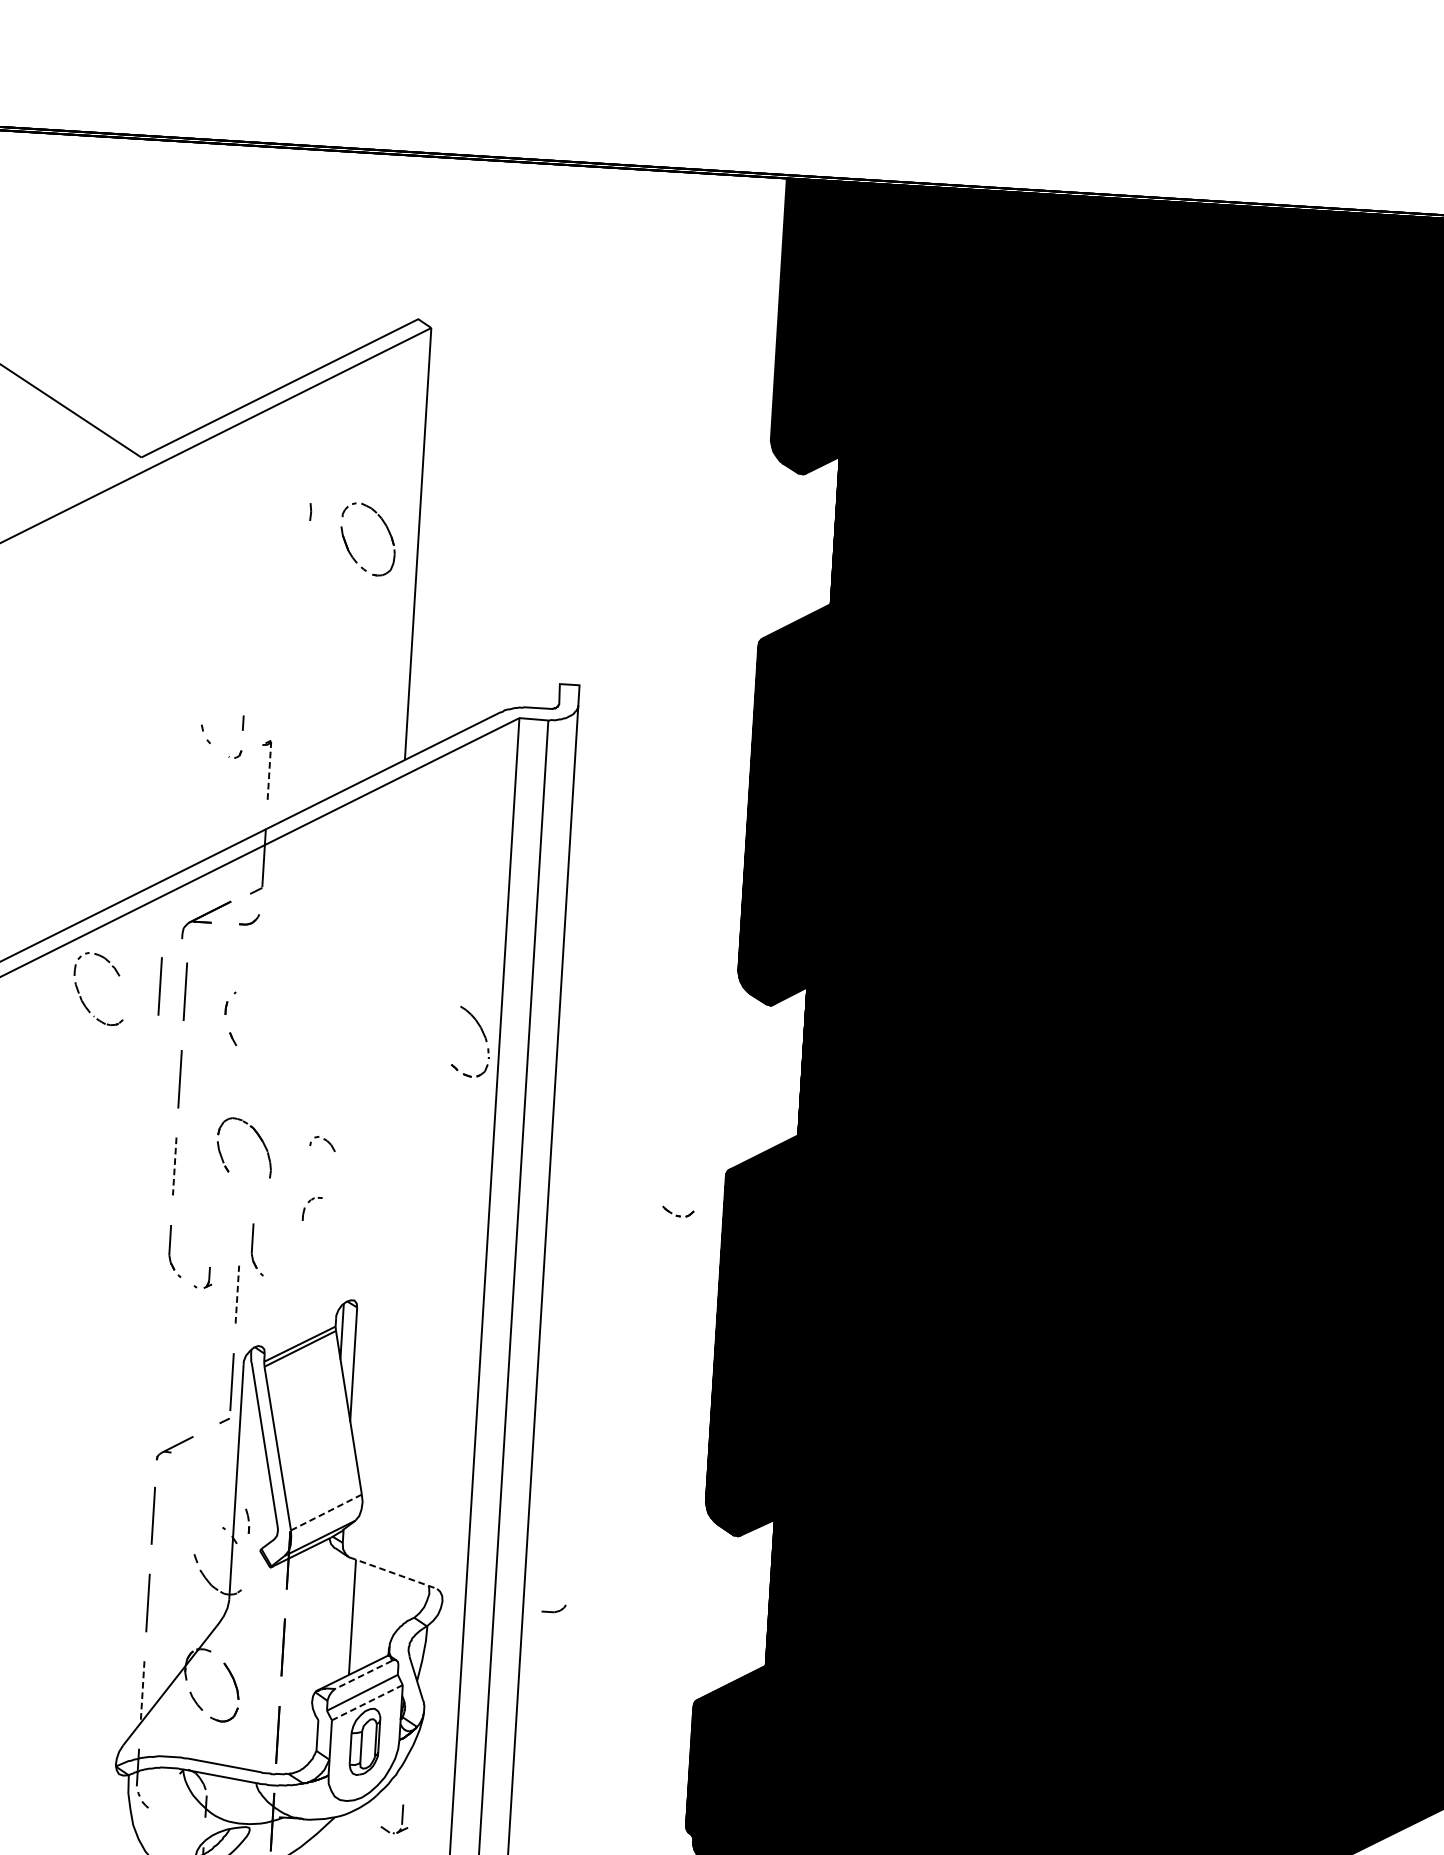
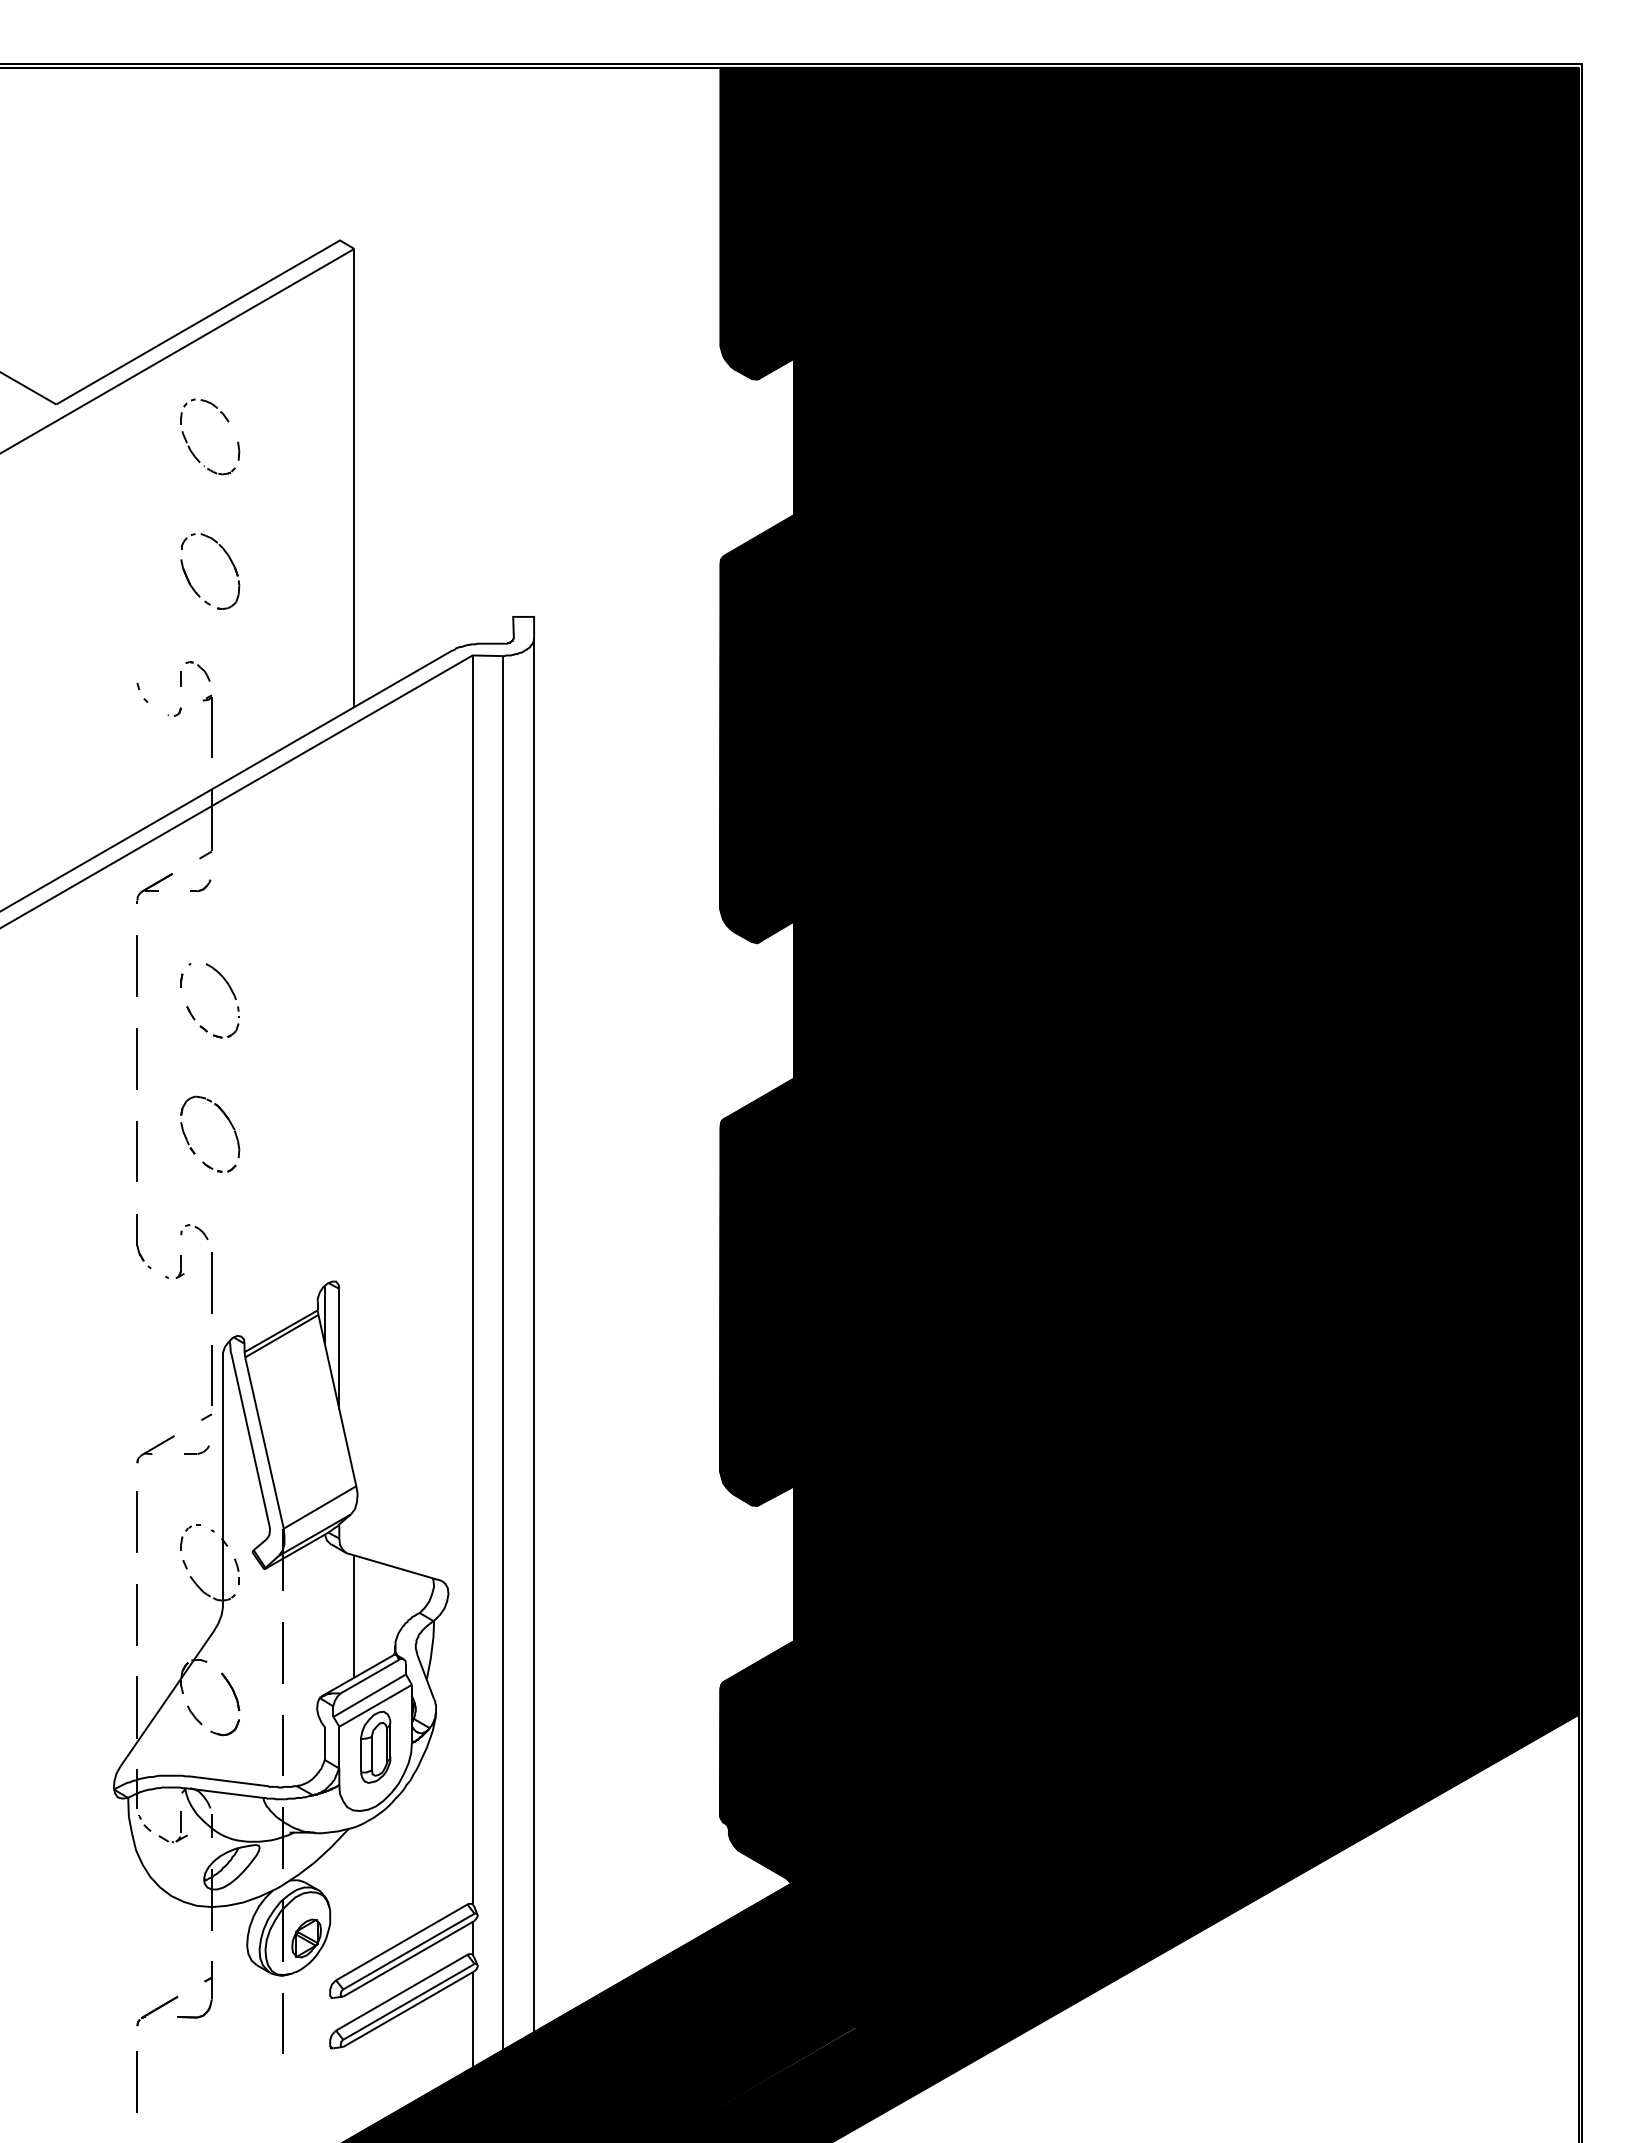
part: (387, 531) -> (230, 561), moved
part: (259, 717) -> (197, 671), added
line: (269, 770) -> (211, 727), dashed -> solid
part: (206, 919) -> (154, 888), size x0.71
line: (159, 985) -> (109, 961), removed
part: (81, 996) -> (189, 445), moved
part: (483, 1036) -> (232, 994), moved
part: (322, 1143) -> (194, 1231), moved
line: (174, 1166) -> (137, 1151), dashed -> solid
part: (305, 1208) -> (183, 1537), moved
part: (678, 1211) -> (219, 1166), moved
part: (257, 1250) -> (230, 1234), removed
line: (237, 1294) -> (211, 1282), dashed -> solid
line: (326, 1512) -> (320, 1507), dashed -> solid
part: (246, 1520) -> (236, 1571), moved
line: (394, 1573) -> (395, 1567), dashed -> solid
part: (553, 1607) -> (196, 1449), moved
line: (363, 1674) -> (369, 1676), dashed -> solid
line: (142, 1690) -> (137, 1707), dashed -> solid
line: (367, 1702) -> (375, 1705), dashed -> solid
part: (401, 1819) -> (180, 1827), moved

